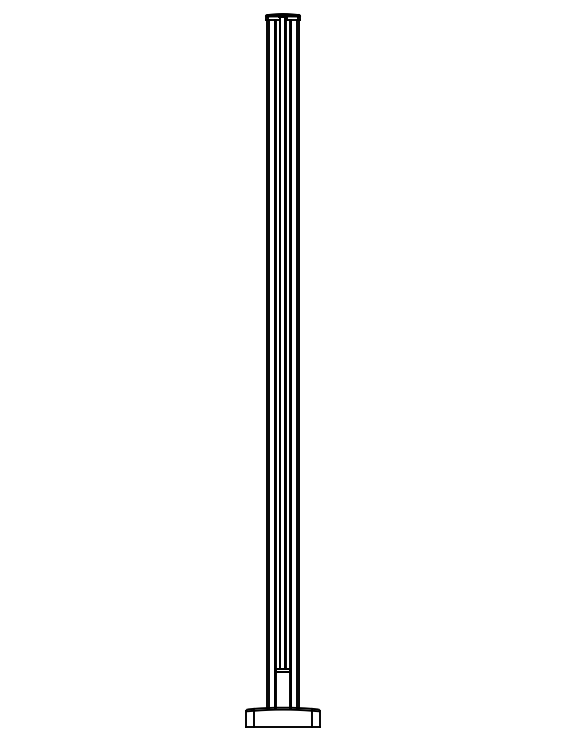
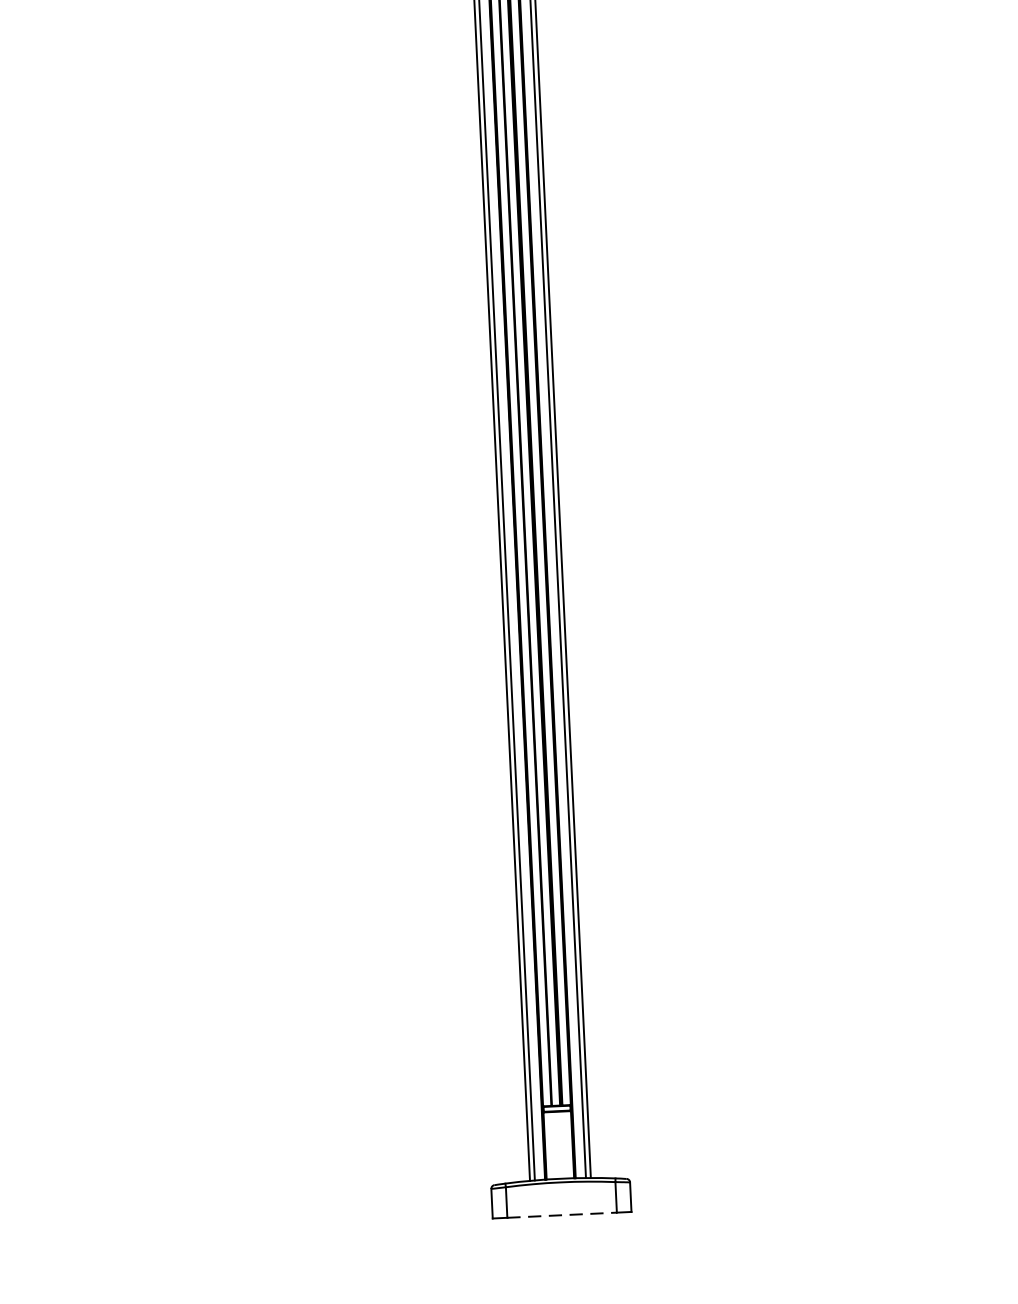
line: (283, 727) -> (563, 1216), solid -> dashed

